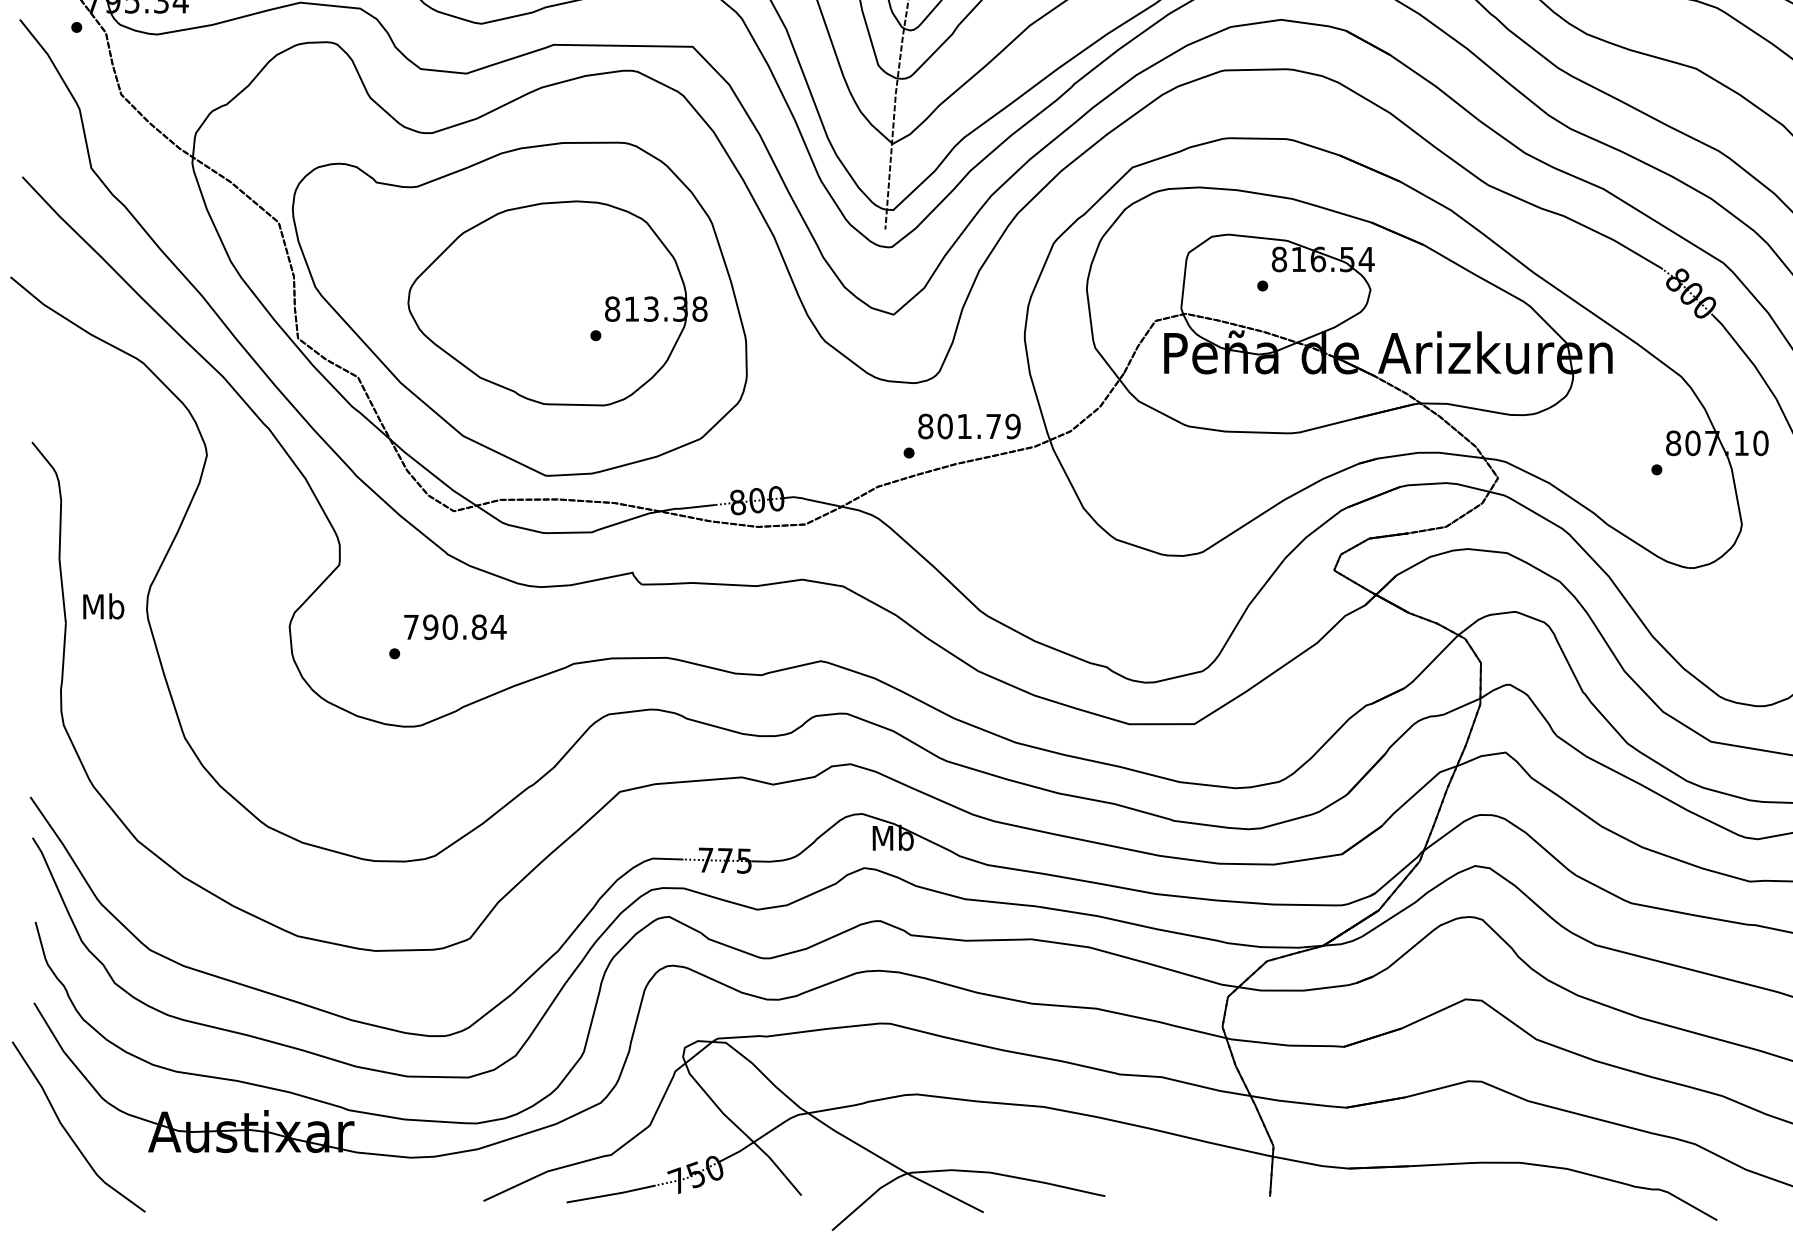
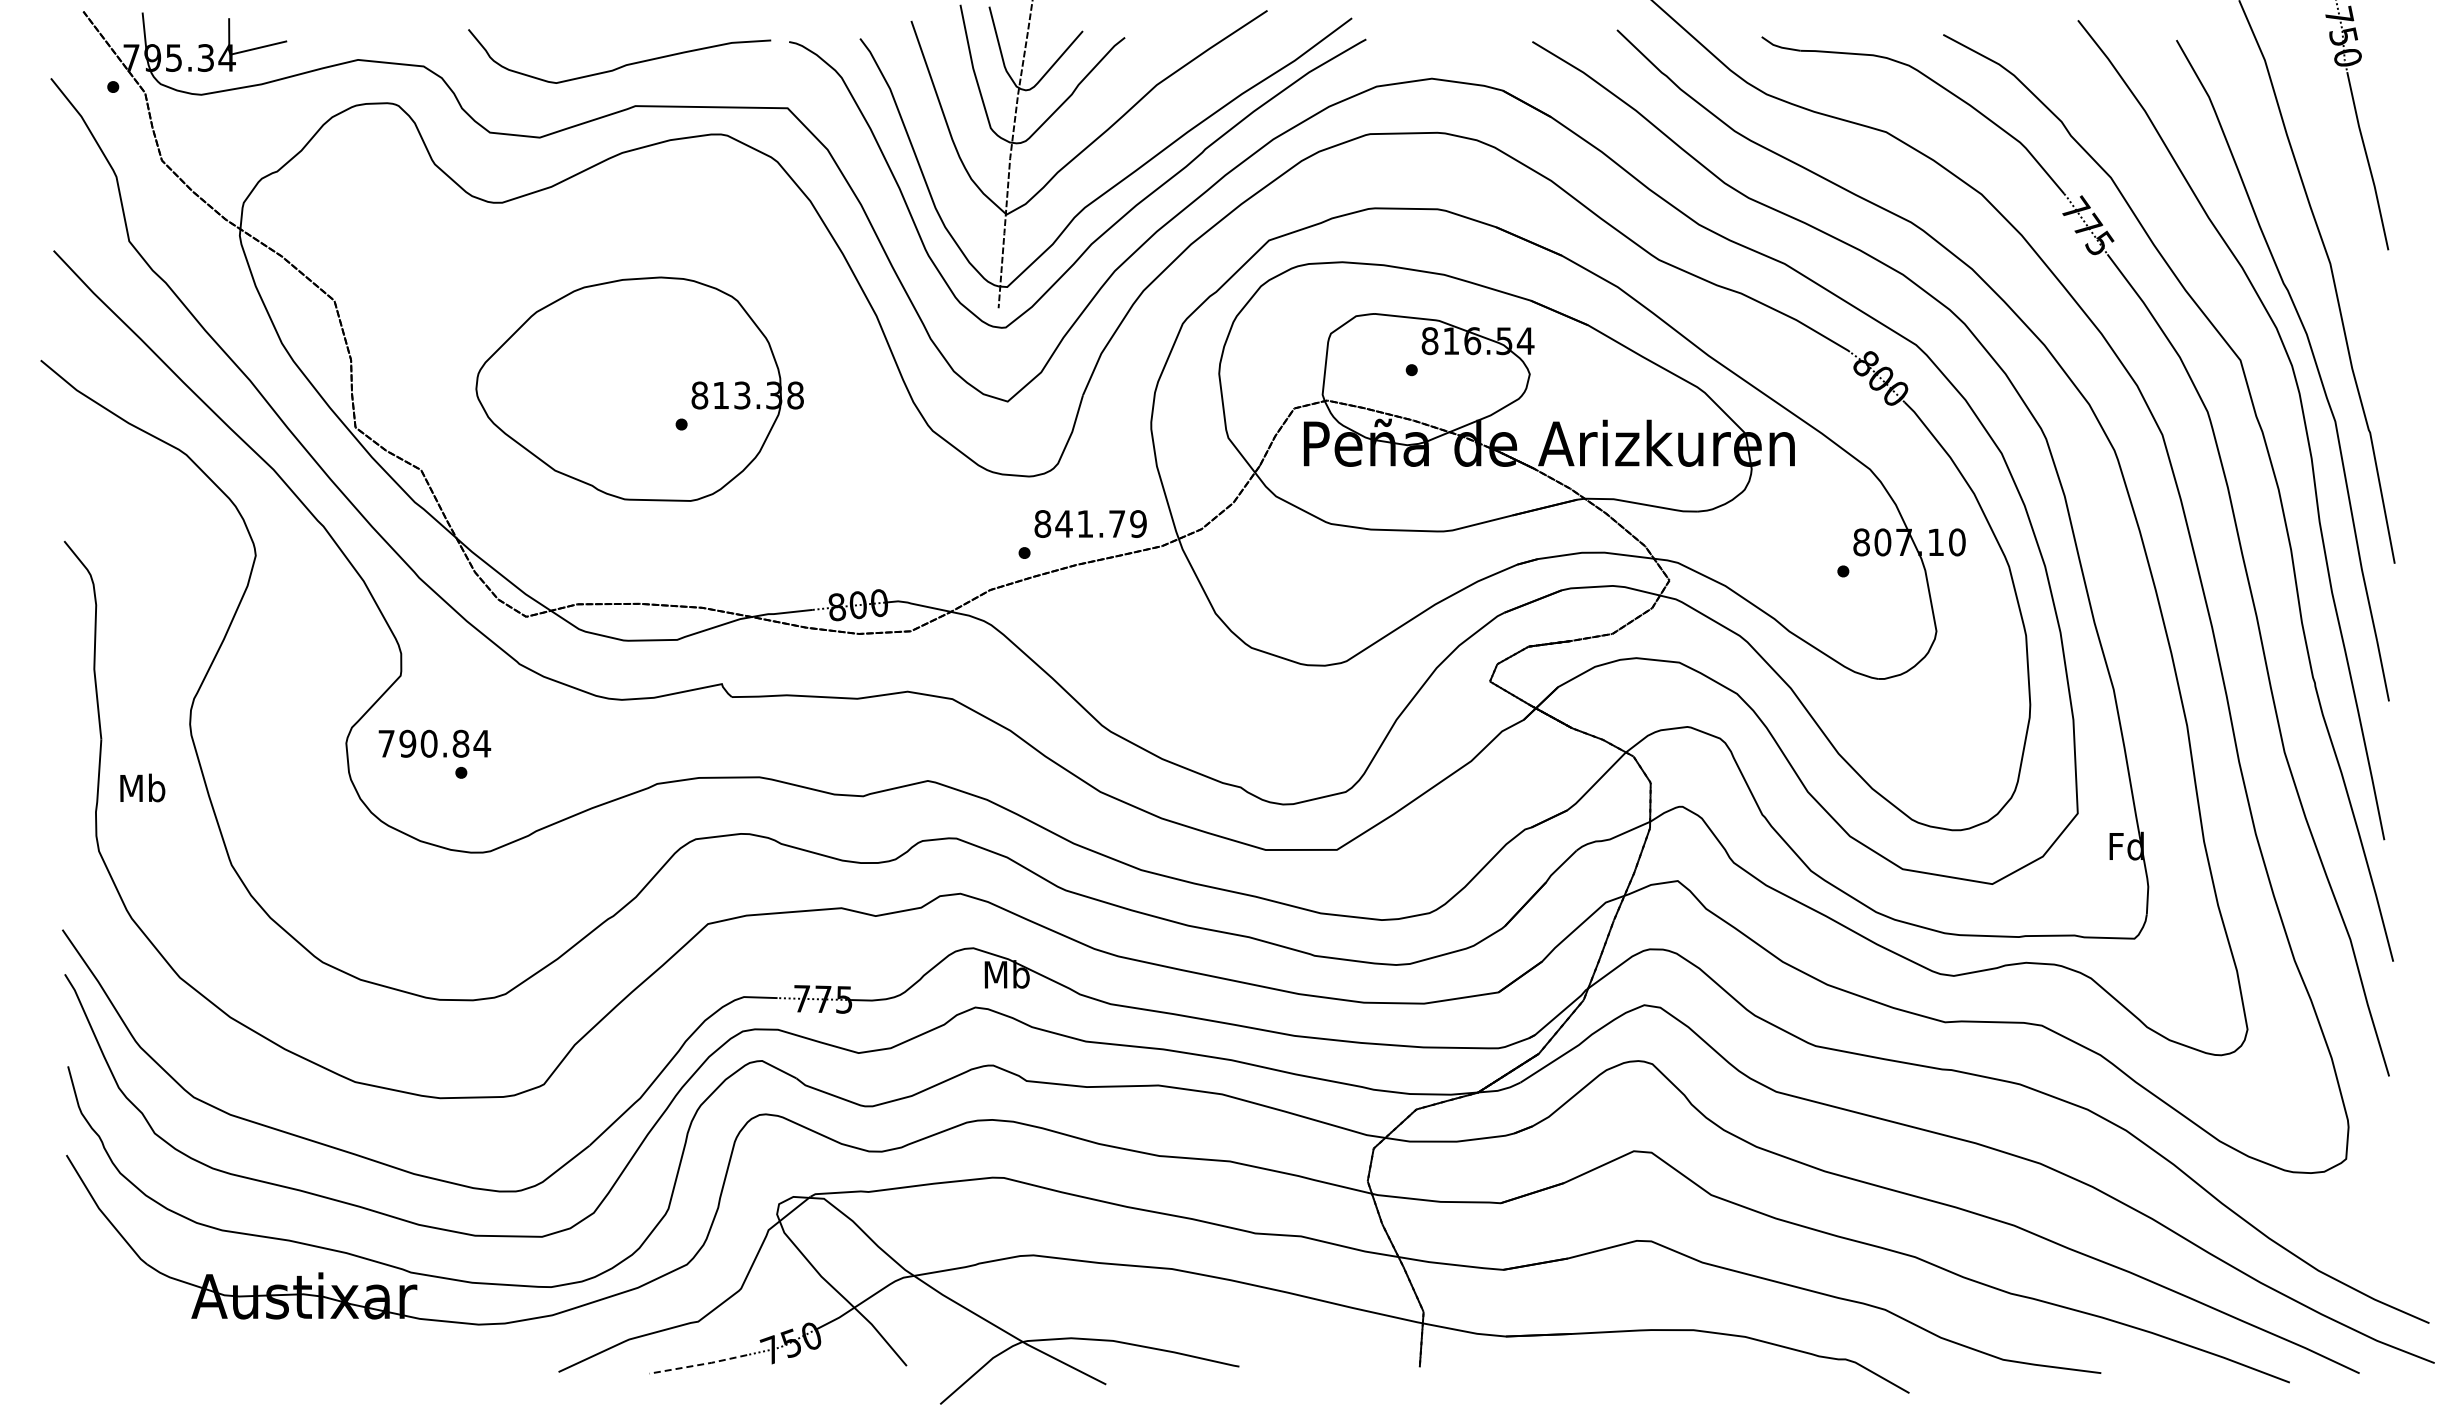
part: (519, 309) -> (597, 395), removed
text: (944, 426) -> (1063, 523), 801.79 -> 841.79
text: (103, 605) -> (142, 787), moved
text: (455, 626) -> (434, 743), moved
curve: (68, 1132) -> (104, 1297), removed
line: (612, 1195) -> (699, 1365), solid -> dashed

